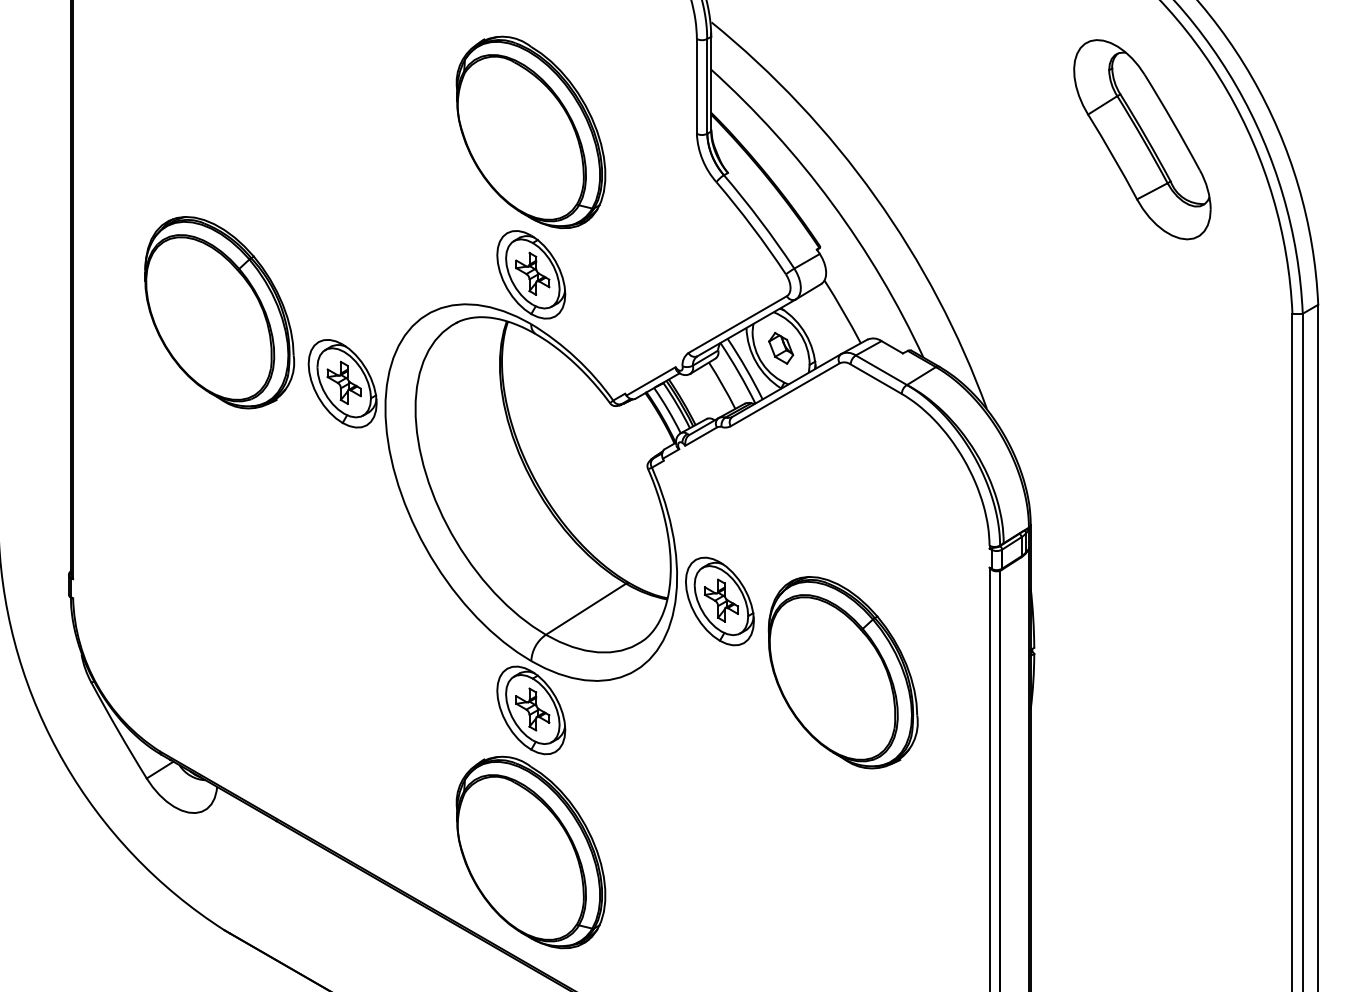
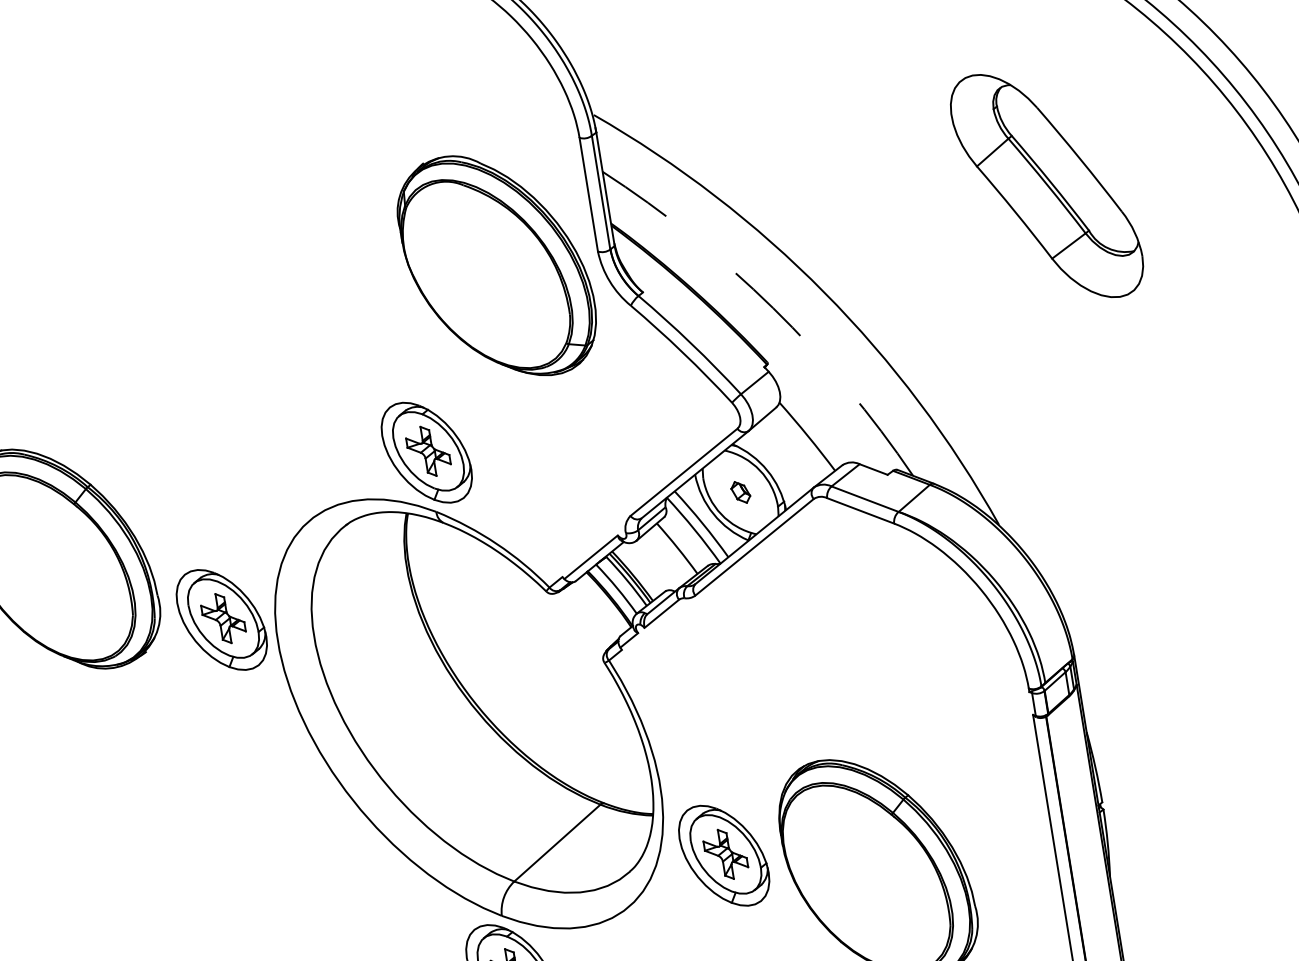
part: (530, 132) -> (496, 266), moved
part: (1142, 139) -> (1047, 185), moved
arc: (831, 202) -> (772, 307), solid -> dashed
part: (781, 348) -> (741, 492), size x0.6
part: (719, 601) -> (723, 855), moved

